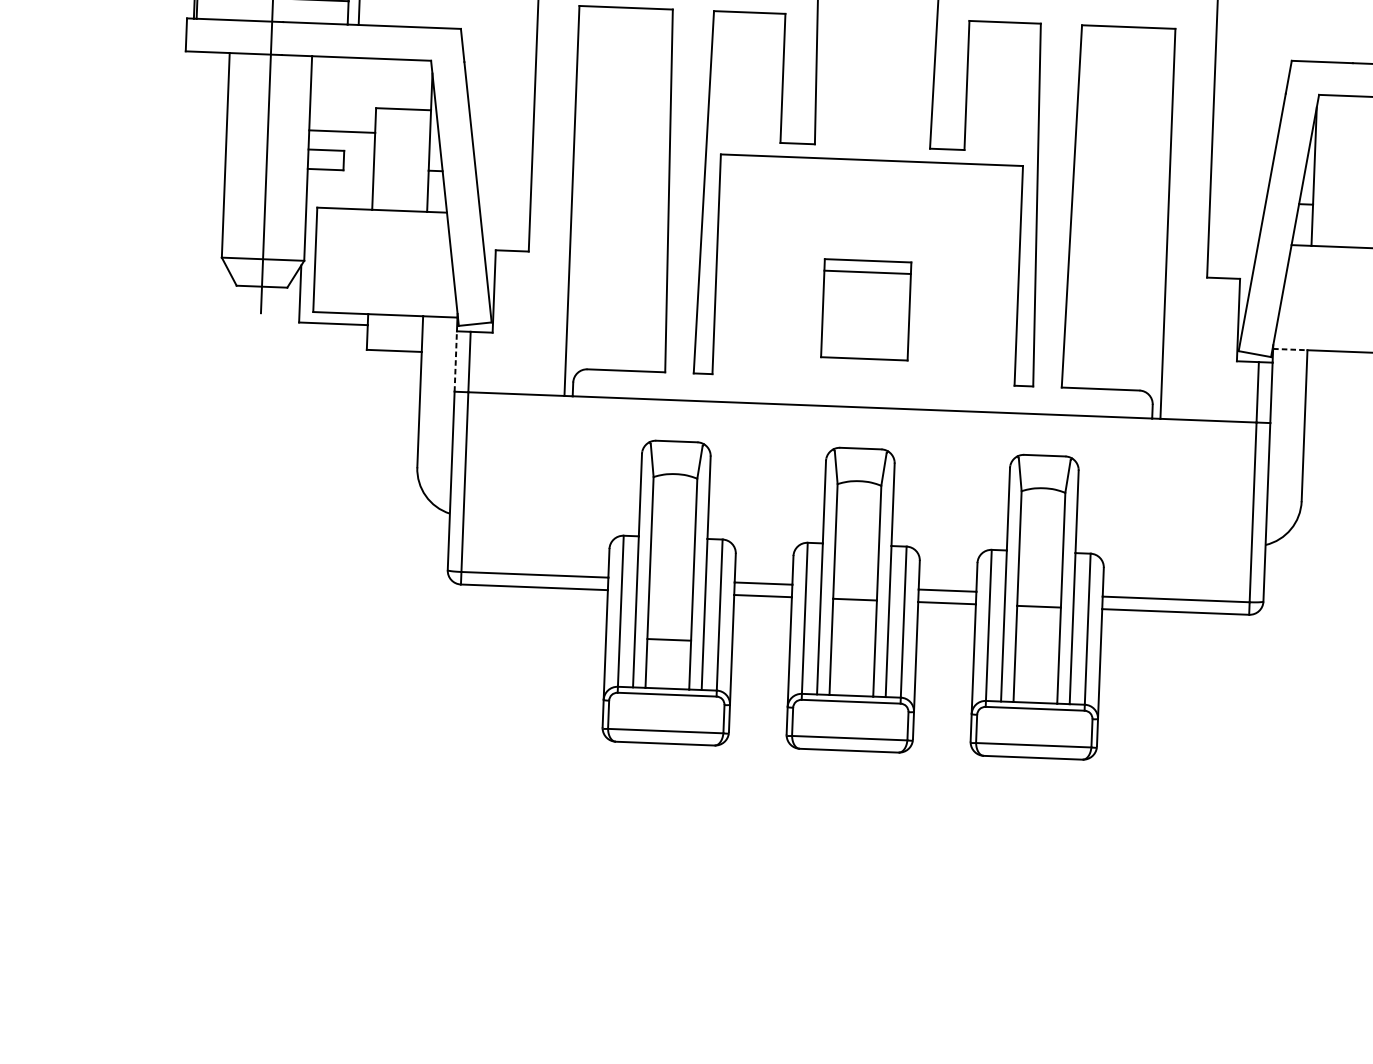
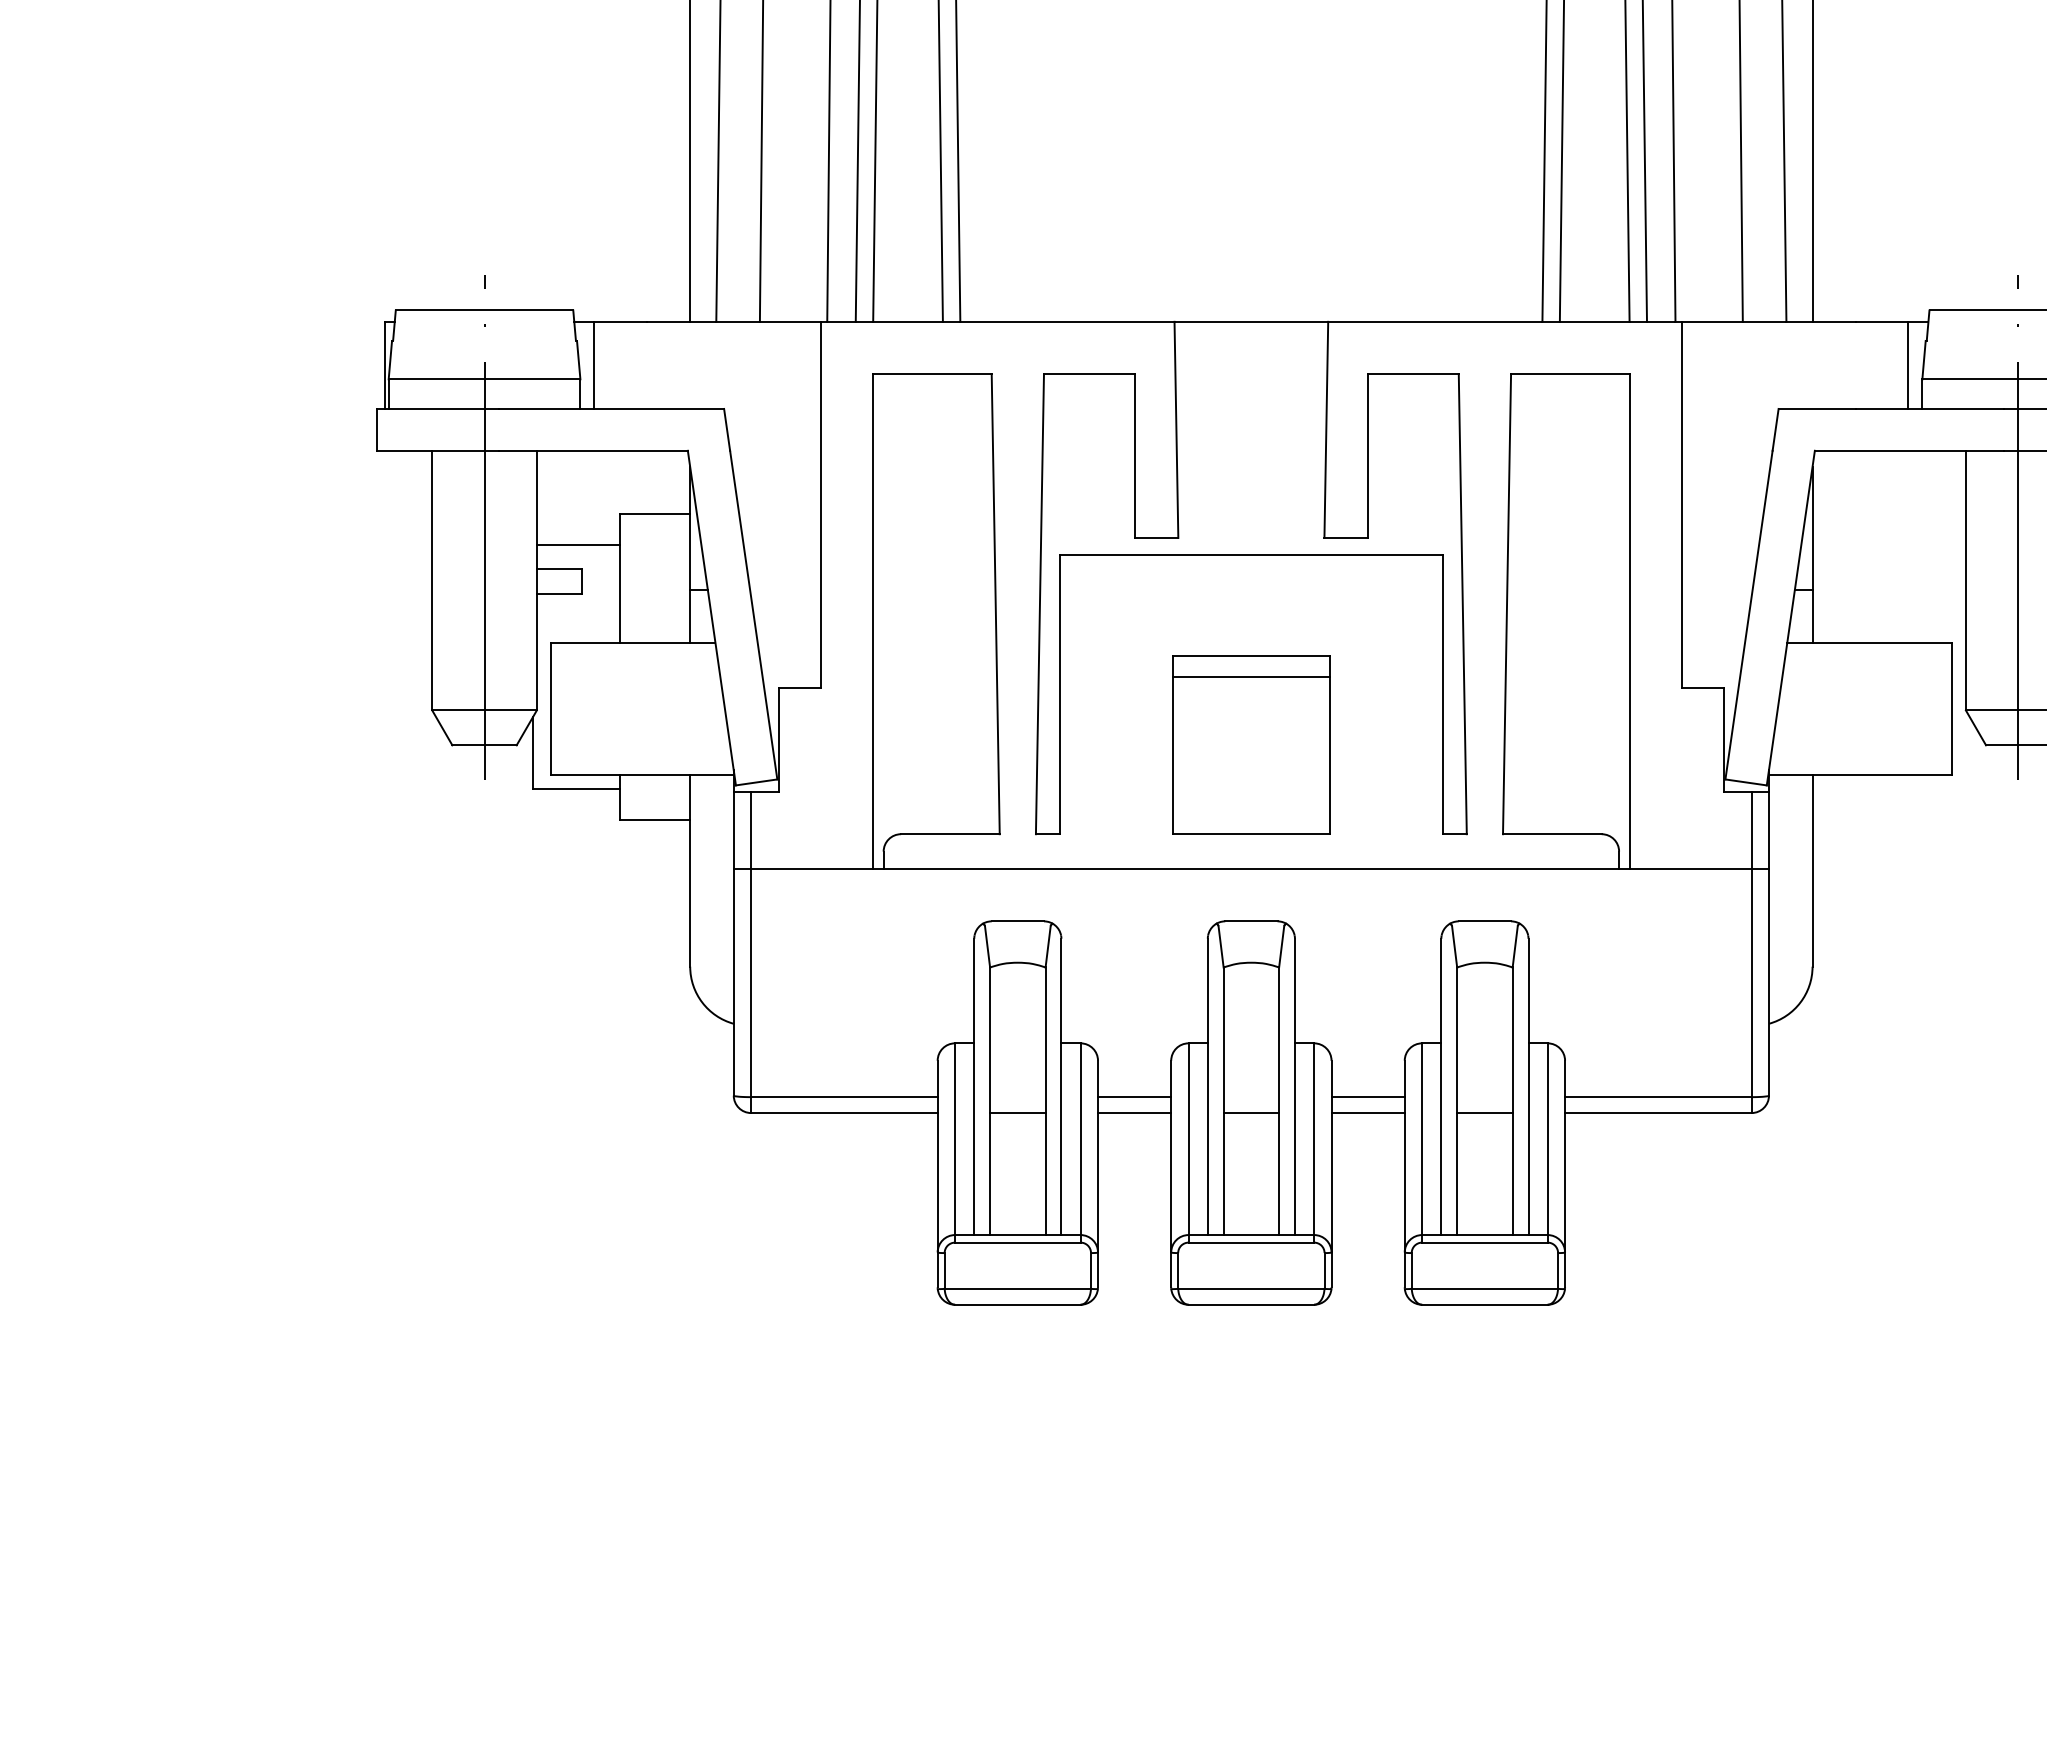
part: (866, 309) -> (1251, 744), size x1.43
line: (1290, 349) -> (1790, 774), dashed -> solid
line: (455, 361) -> (733, 830), dashed -> solid
line: (668, 640) -> (1017, 1113), moved

